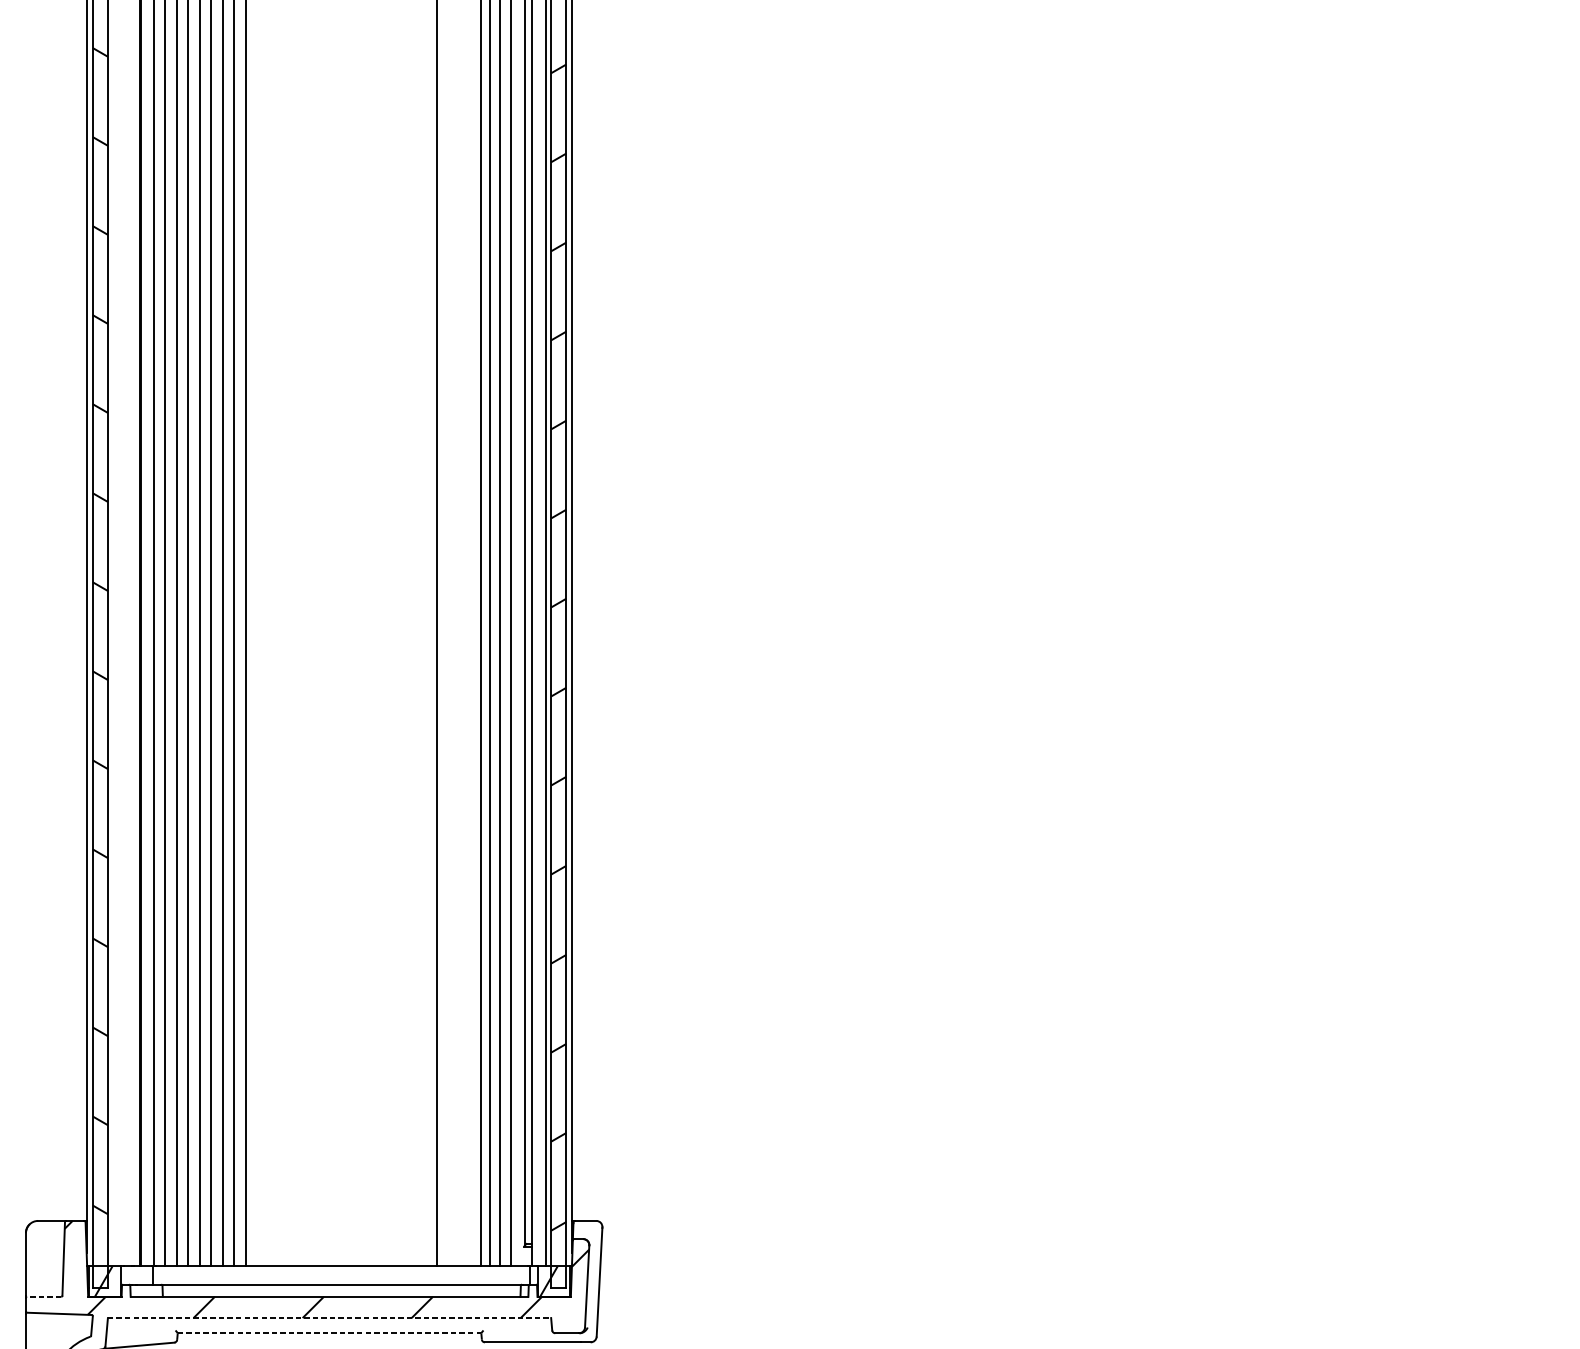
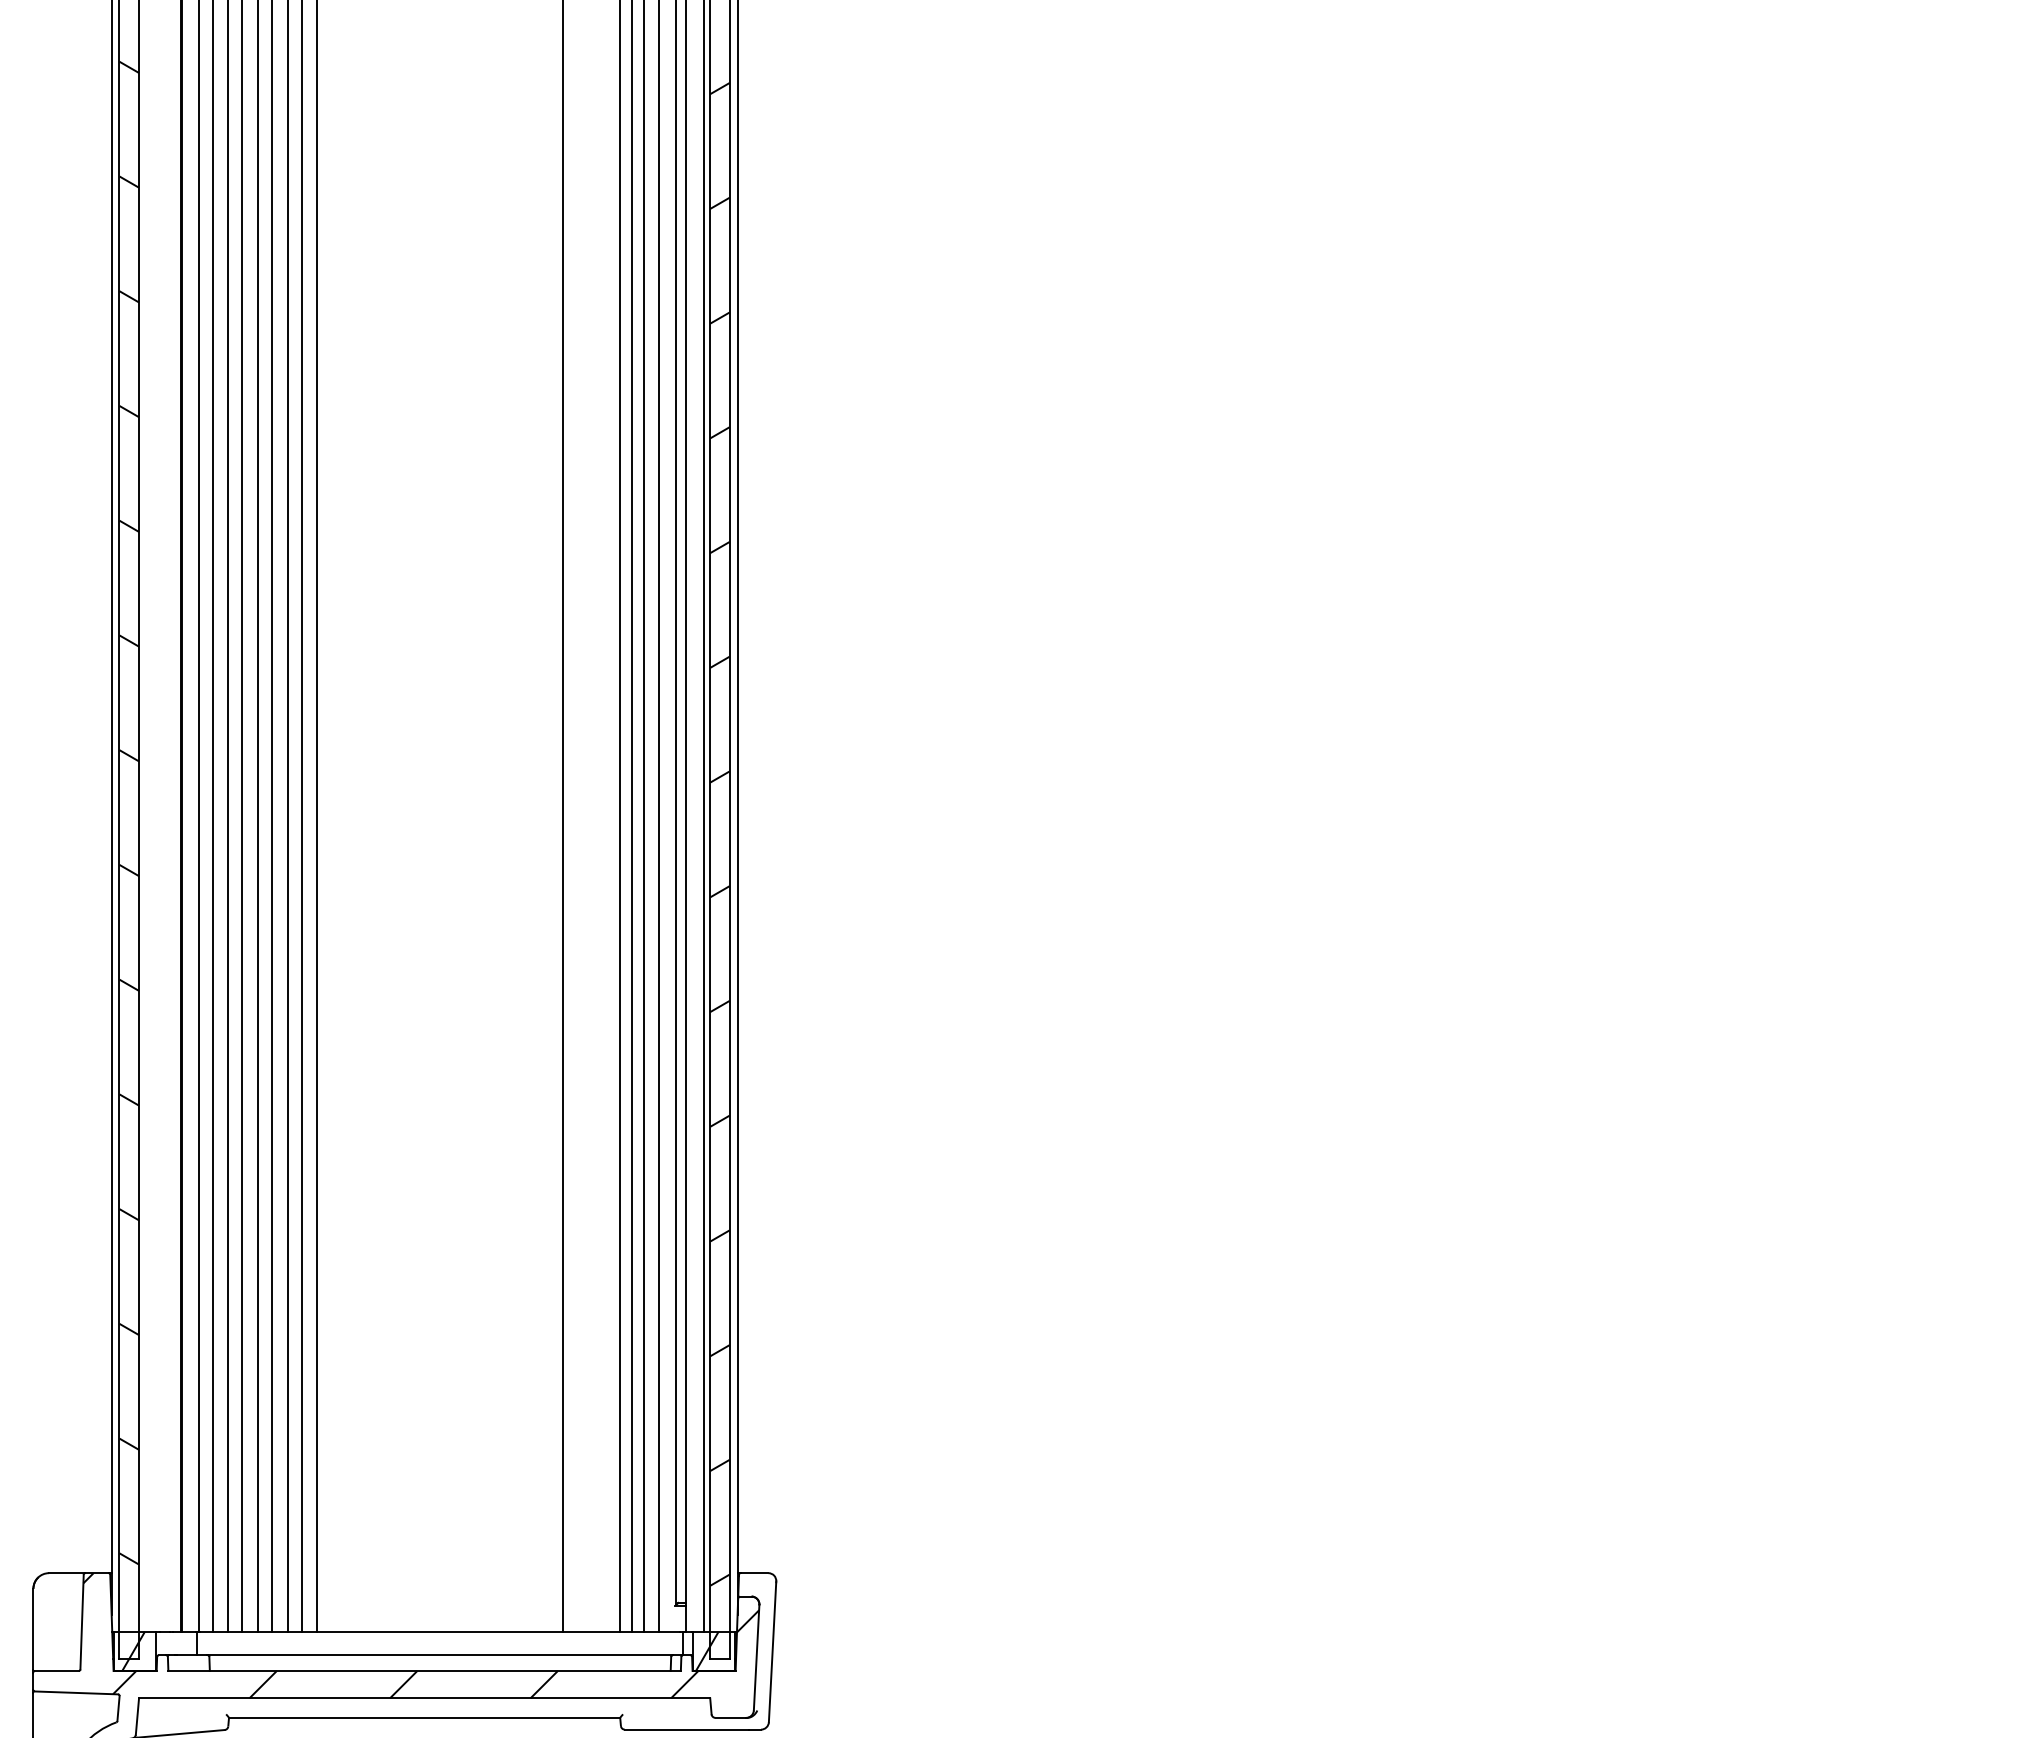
line: (43, 1296) -> (56, 1670), dashed -> solid
line: (329, 1318) -> (424, 1698), dashed -> solid
line: (329, 1332) -> (424, 1717), dashed -> solid

